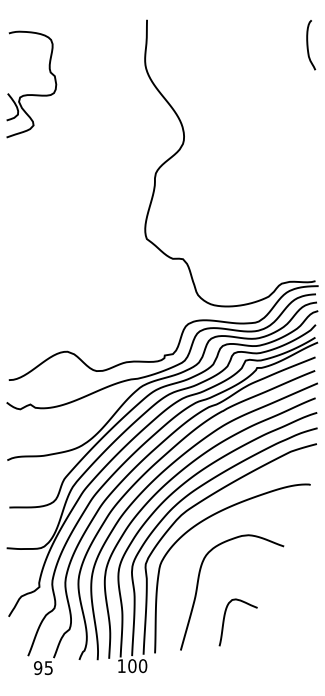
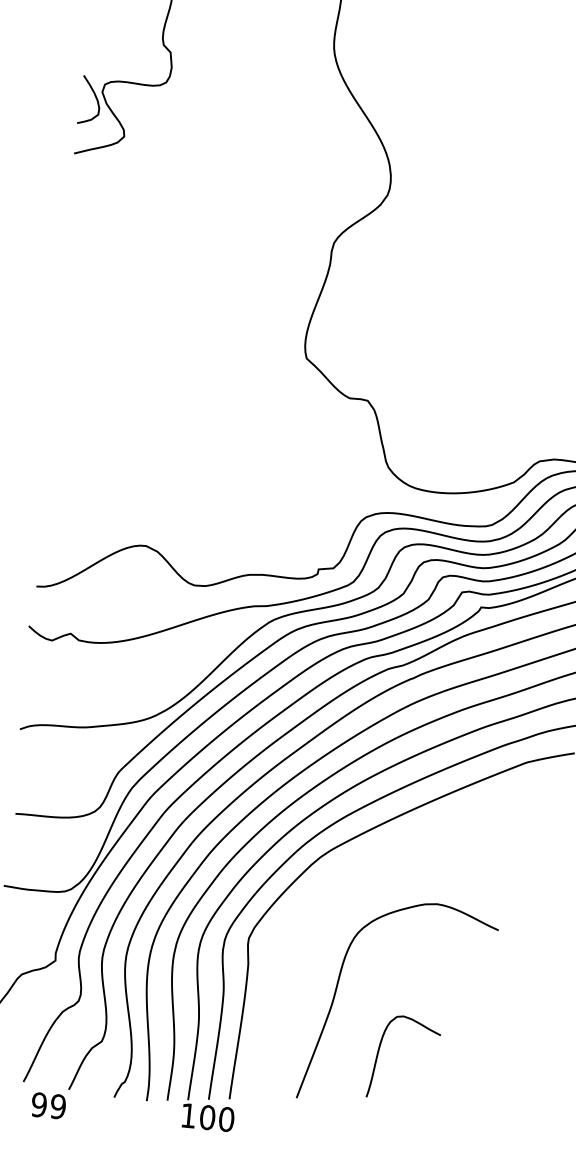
curve: (202, 522) -> (357, 873), removed
text: (48, 667) -> (57, 1105), 95 -> 99

